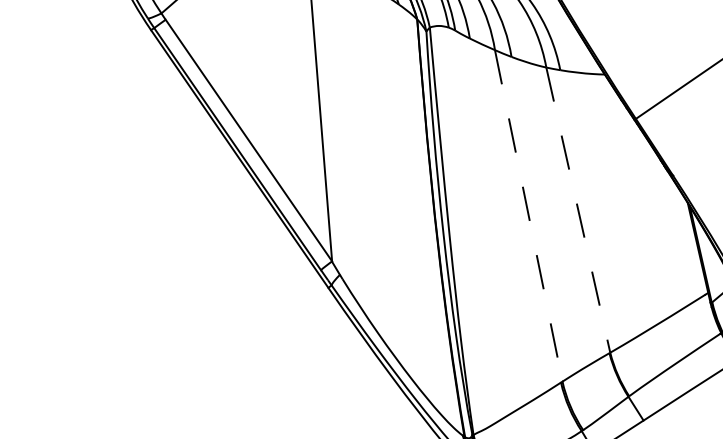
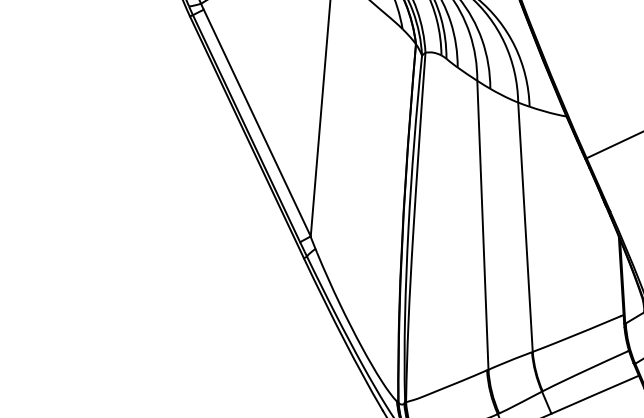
line: (578, 210) -> (525, 227), dashed -> solid
line: (528, 216) -> (482, 225), dashed -> solid

